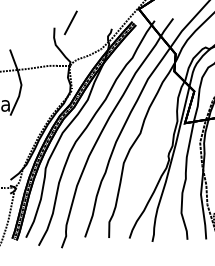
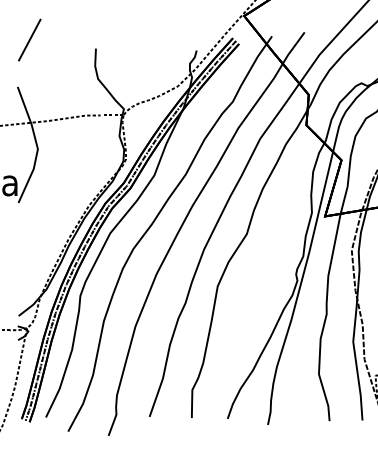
line: (70, 22) -> (29, 39), moved

